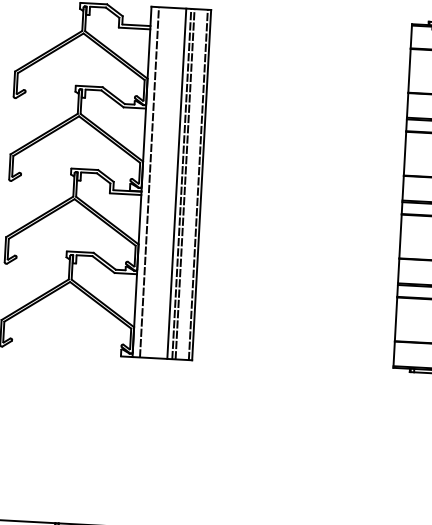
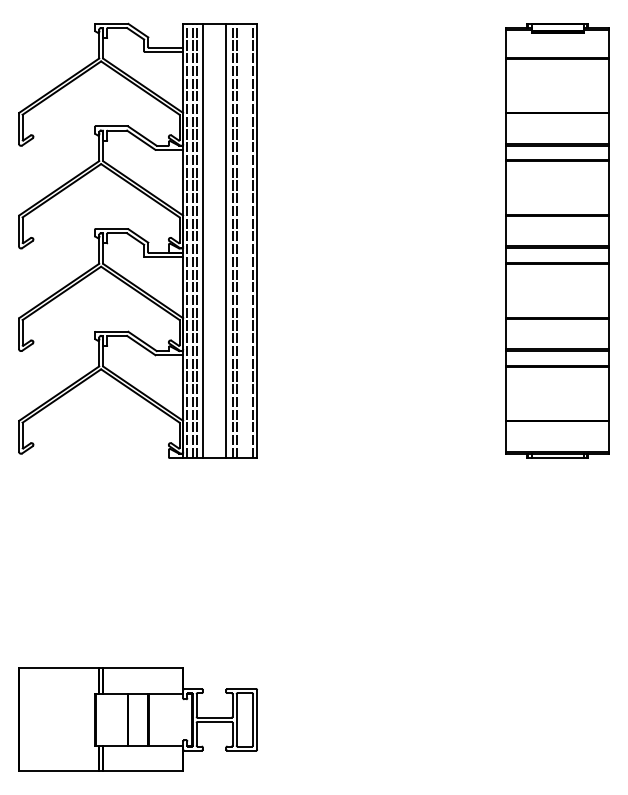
line: (145, 181) -> (187, 240), added
line: (152, 182) -> (196, 240), added
line: (157, 182) -> (202, 240), added

